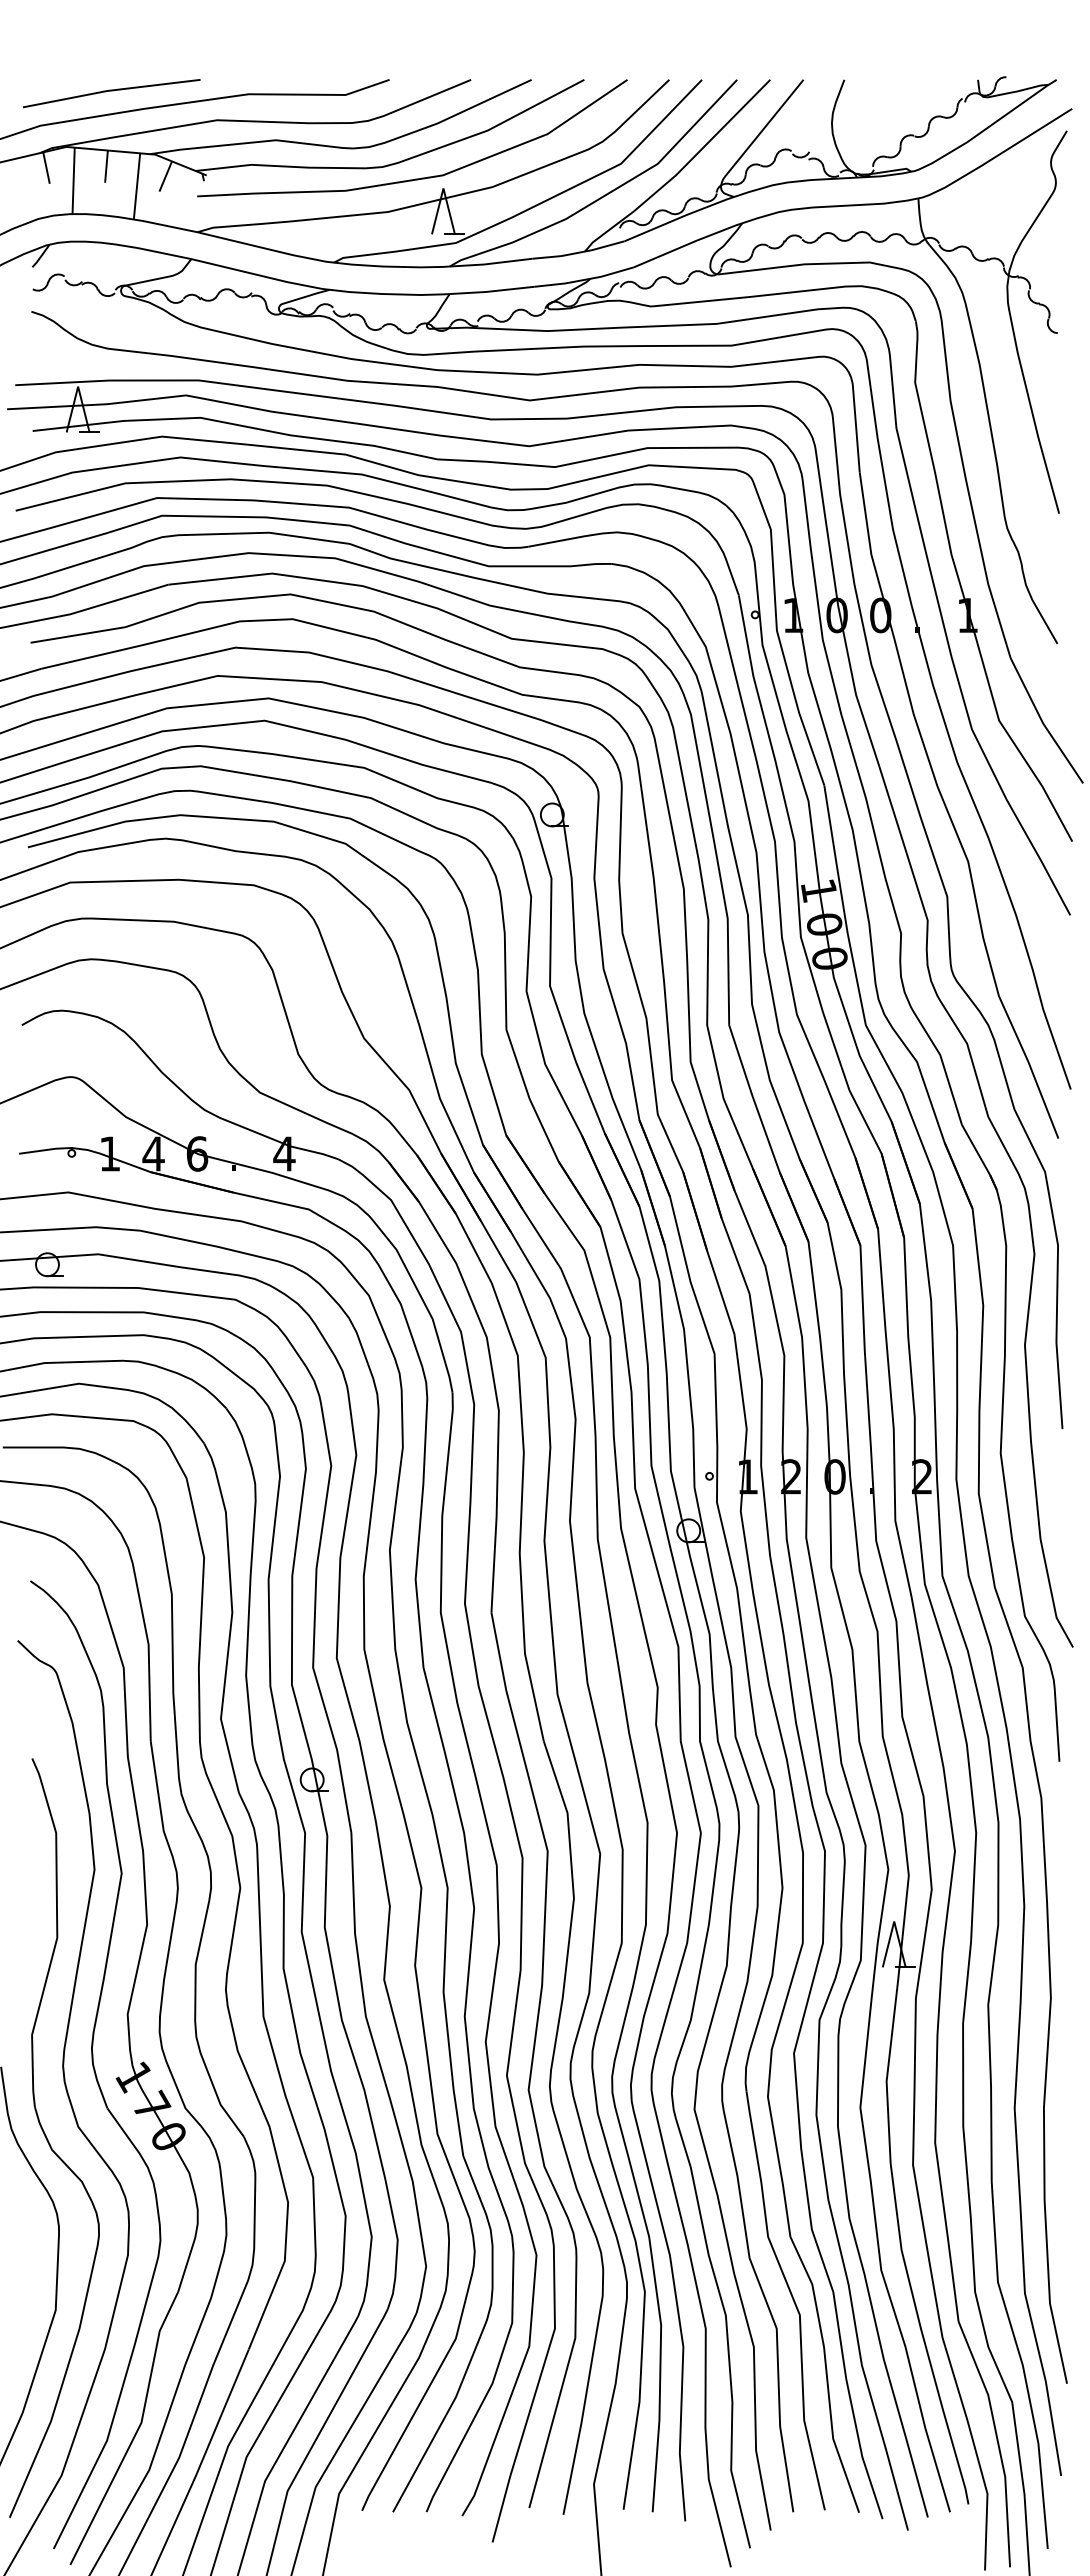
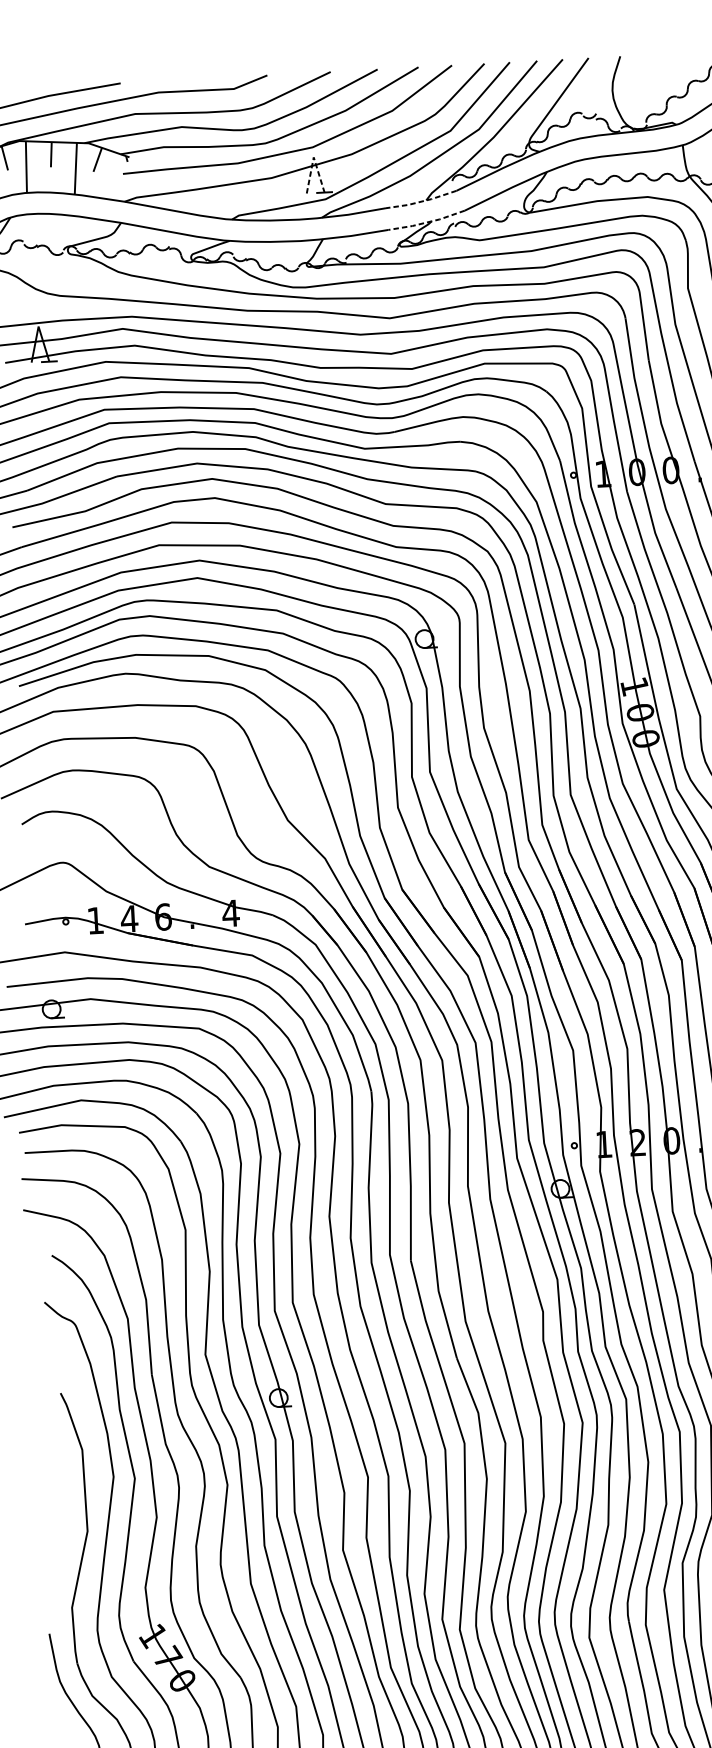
line: (443, 188) -> (313, 157), solid -> dashed
line: (578, 252) -> (421, 201), solid -> dashed
line: (584, 279) -> (427, 222), solid -> dashed

